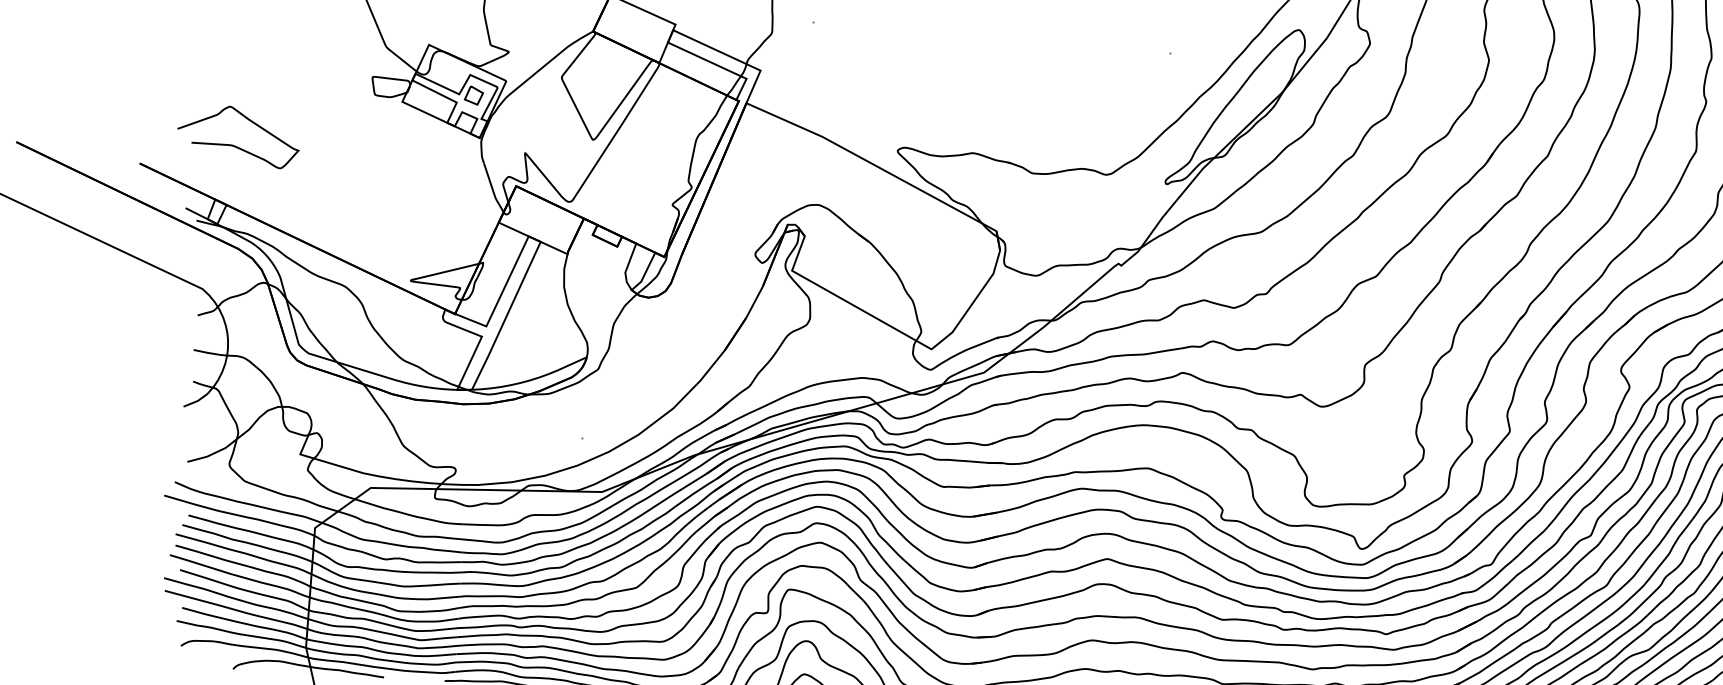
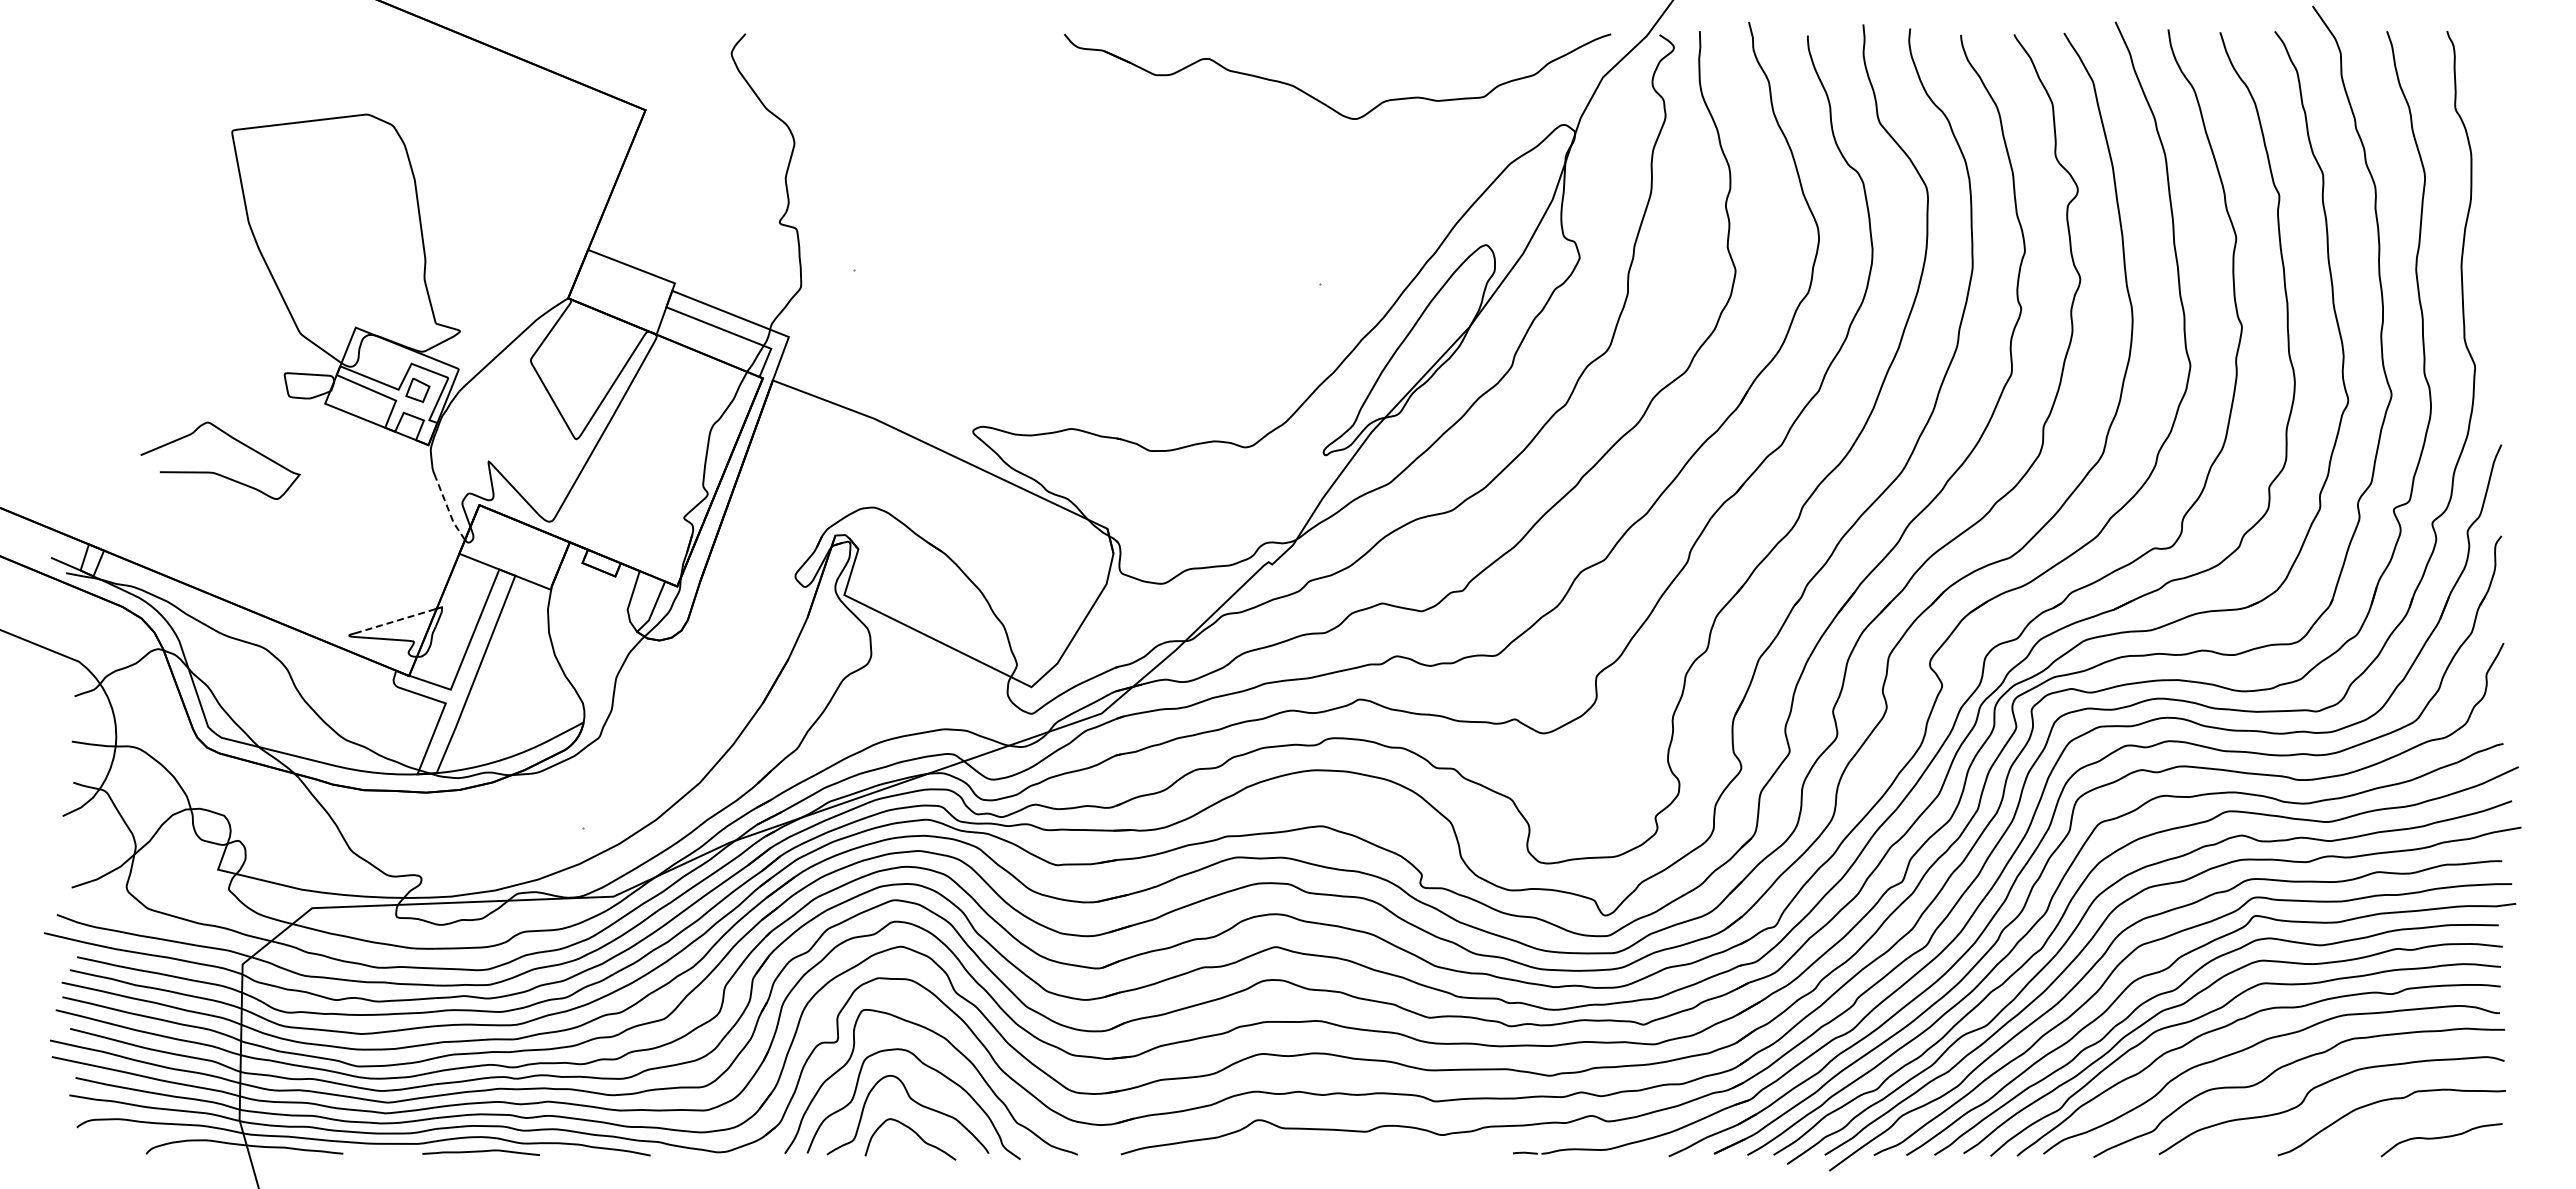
curve: (234, 145) -> (215, 472), moved
line: (492, 188) -> (448, 510), solid -> dashed
line: (446, 271) -> (395, 621), solid -> dashed

